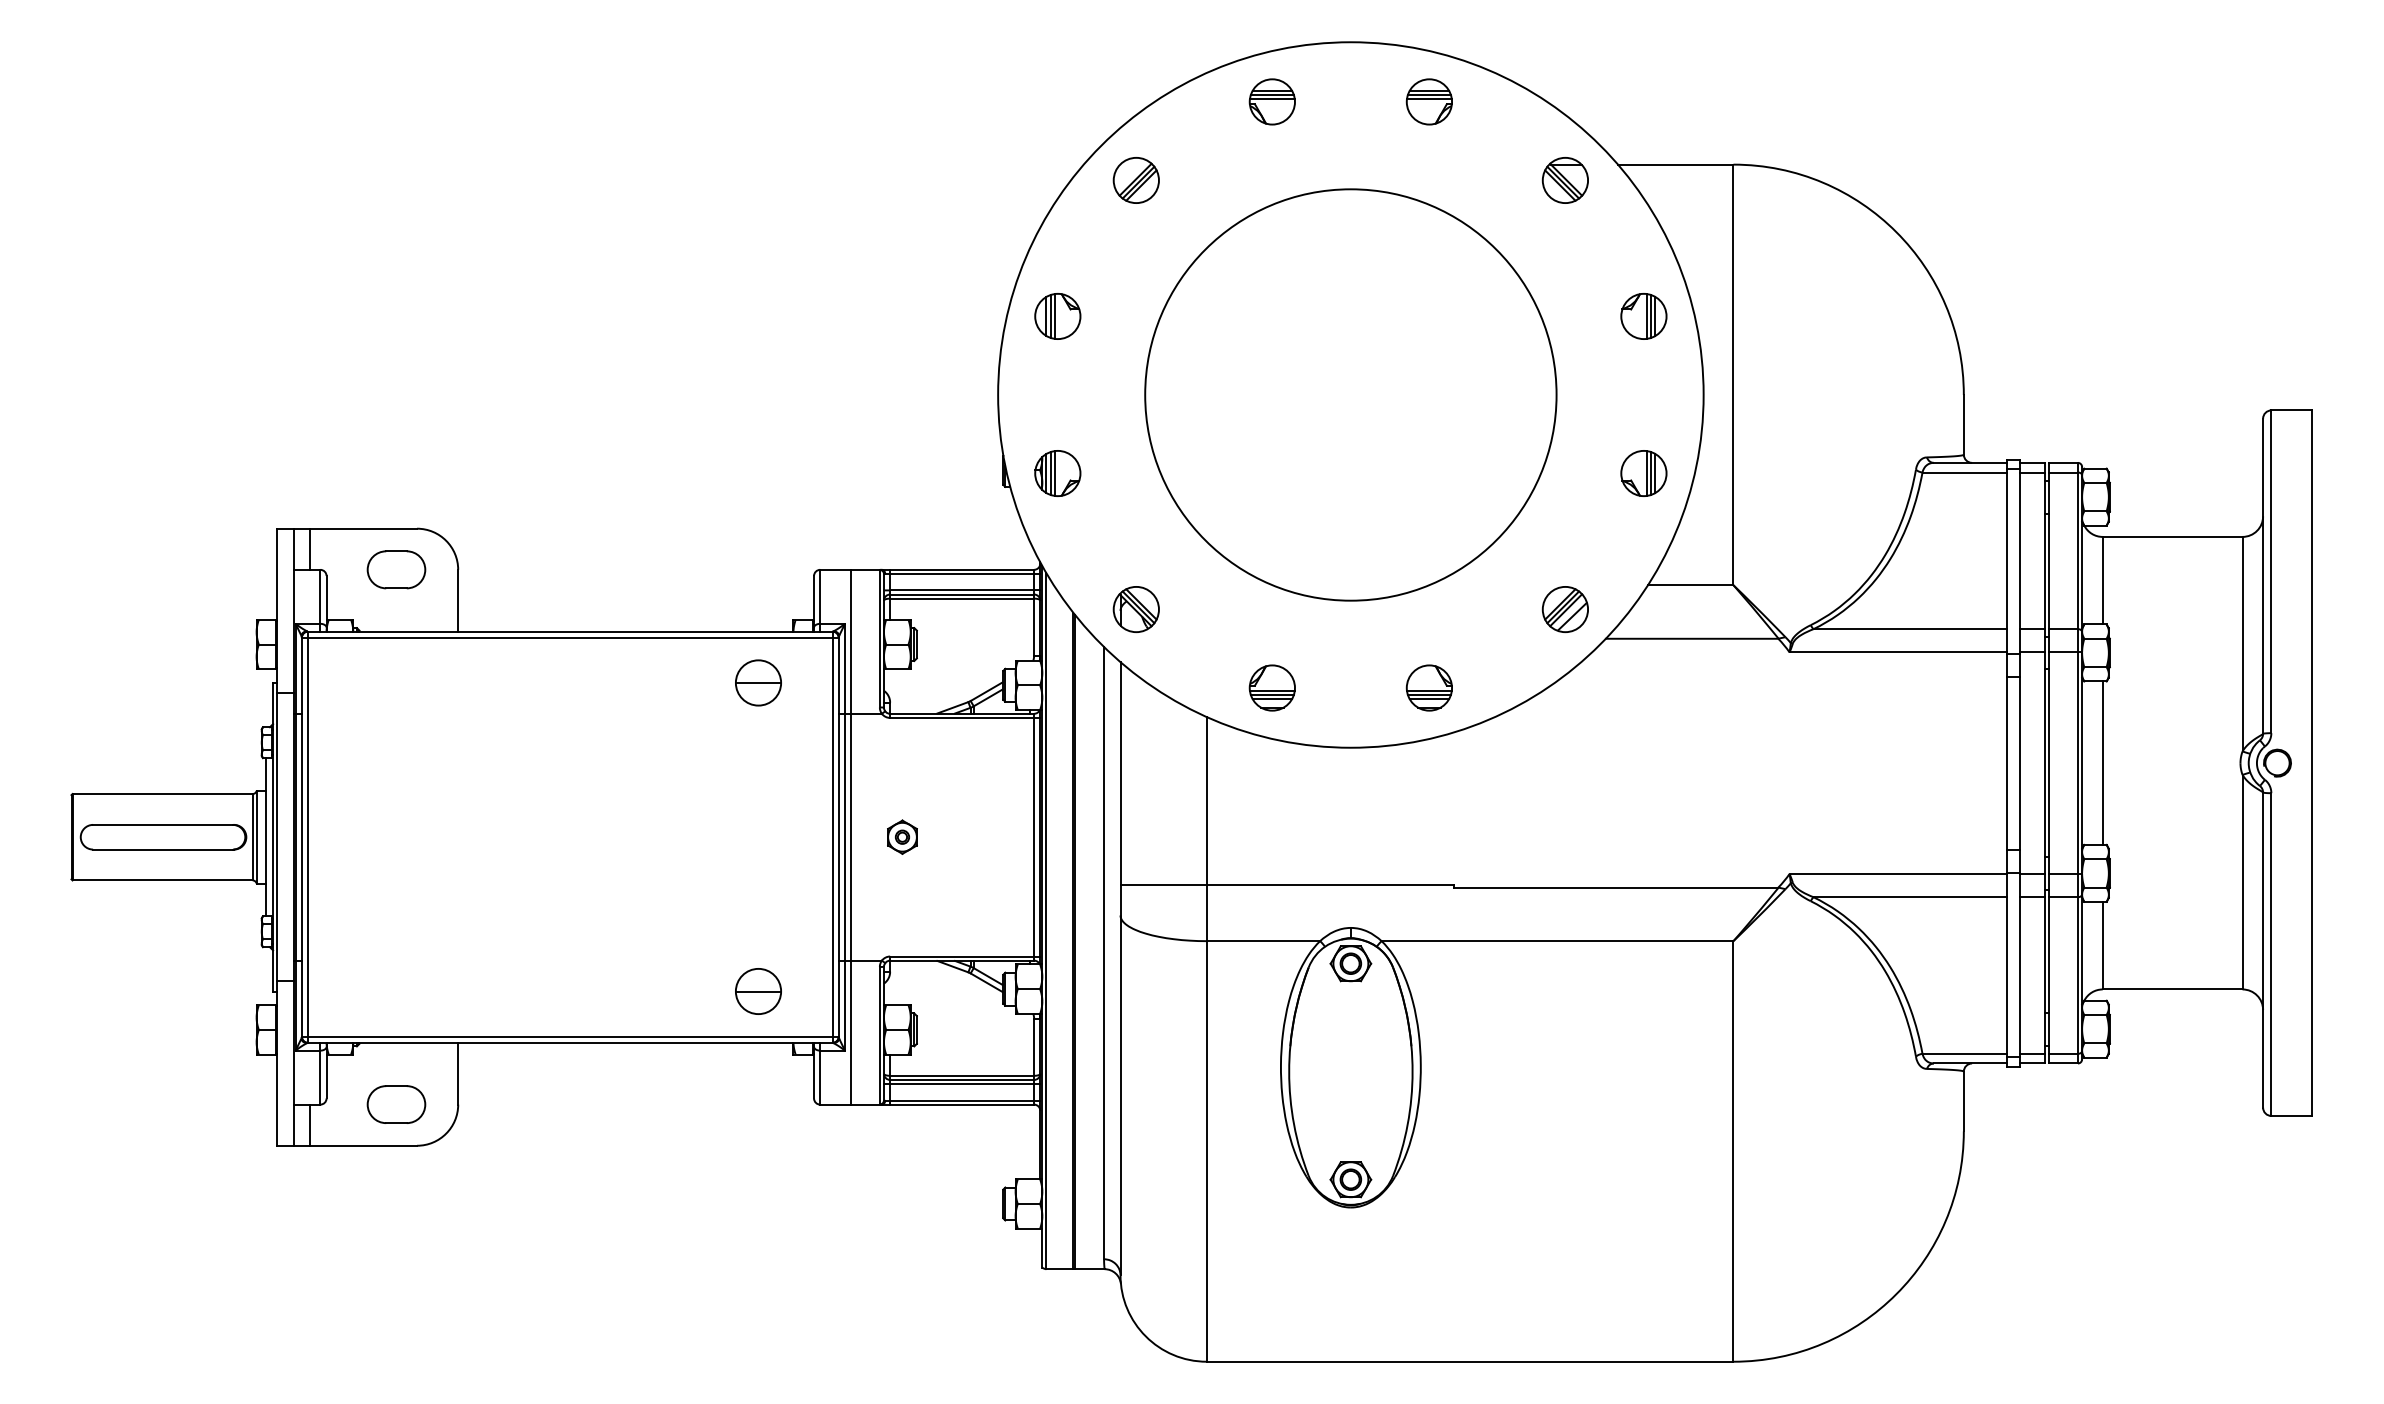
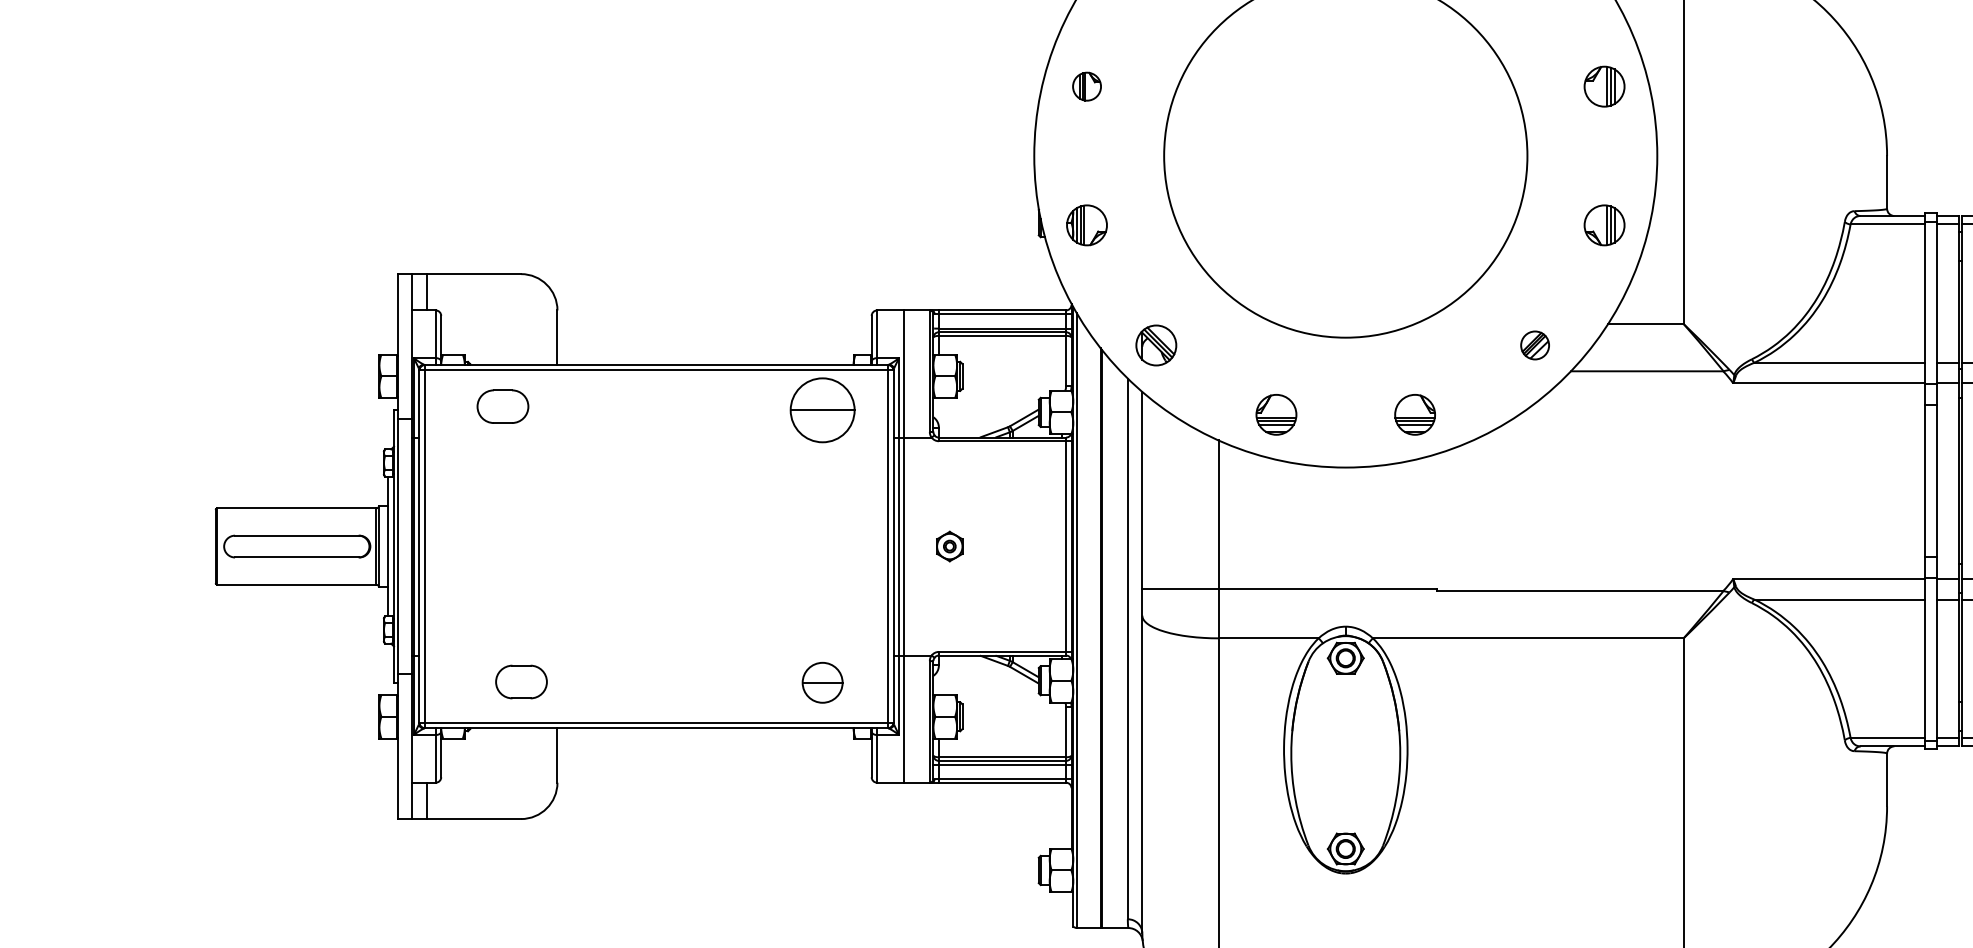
part: (1057, 316) -> (1086, 86), size x0.7
part: (396, 569) -> (502, 406), moved
part: (1564, 609) -> (1534, 345), size x0.7
part: (758, 682) -> (822, 409), size x1.6
part: (396, 1104) -> (521, 681), moved

